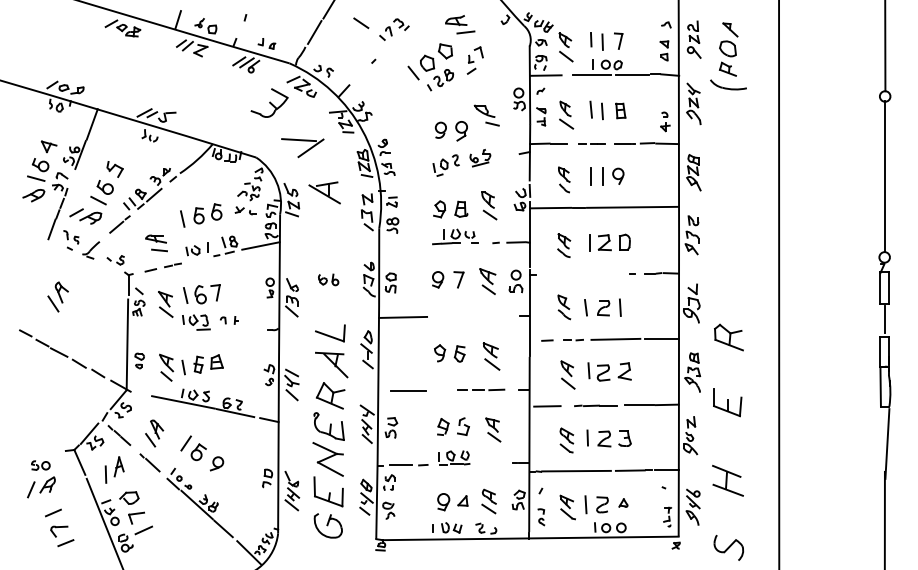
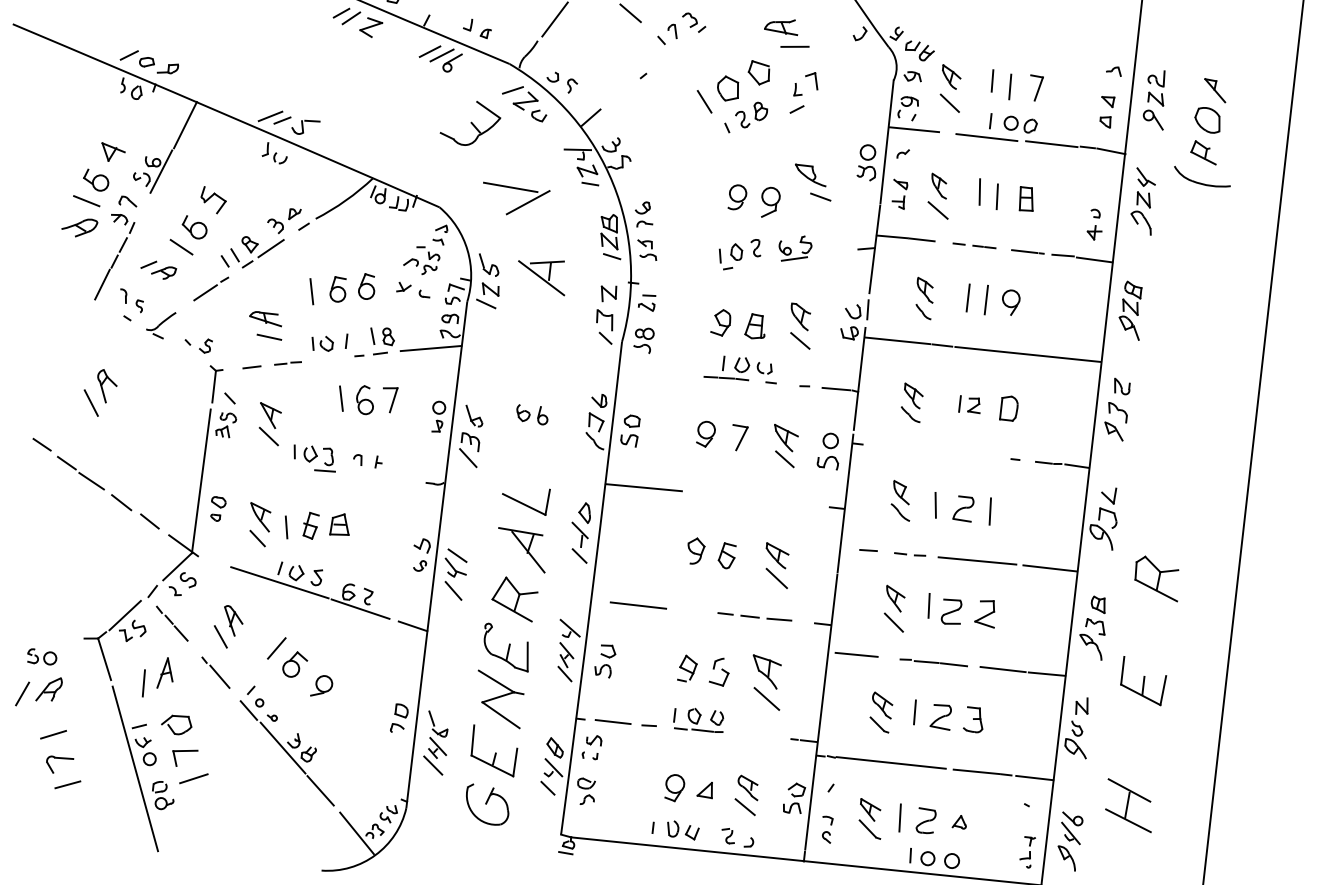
part: (85, 216) -> (158, 270), size x0.7
part: (600, 242) -> (970, 404), size x0.6
part: (201, 294) -> (366, 399), moved
part: (493, 429) -> (766, 681), size x1.4

